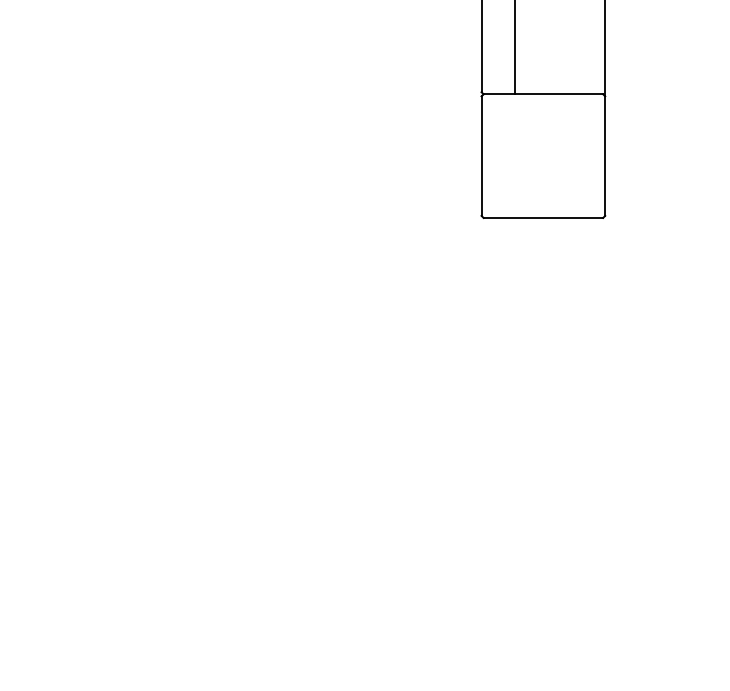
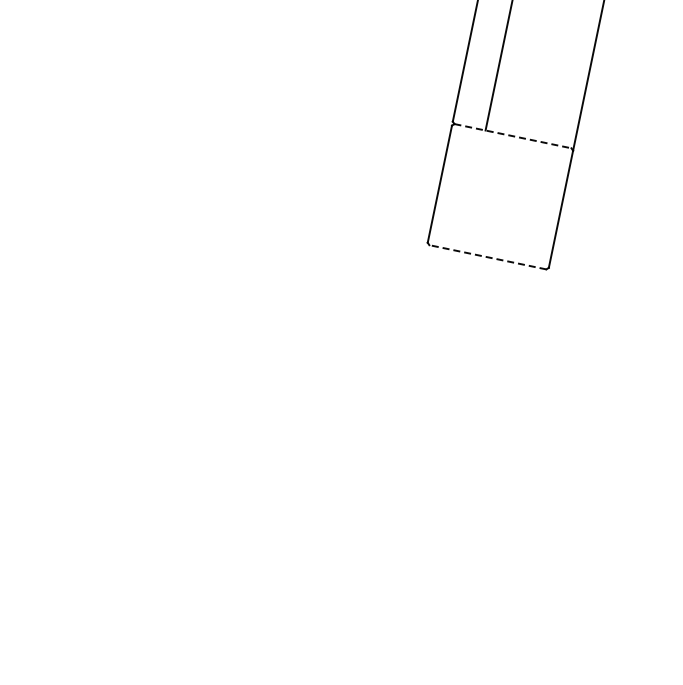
line: (543, 94) -> (513, 136), solid -> dashed
line: (543, 217) -> (488, 256), solid -> dashed

